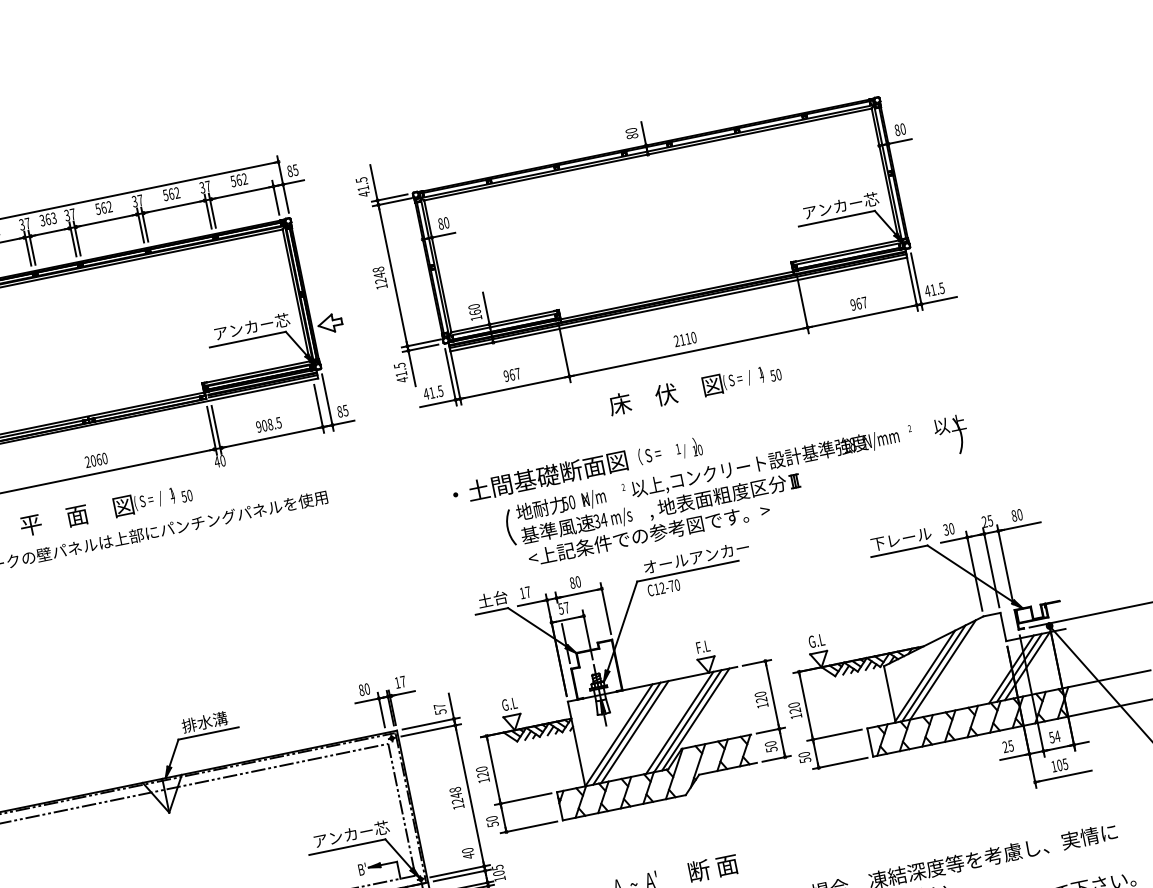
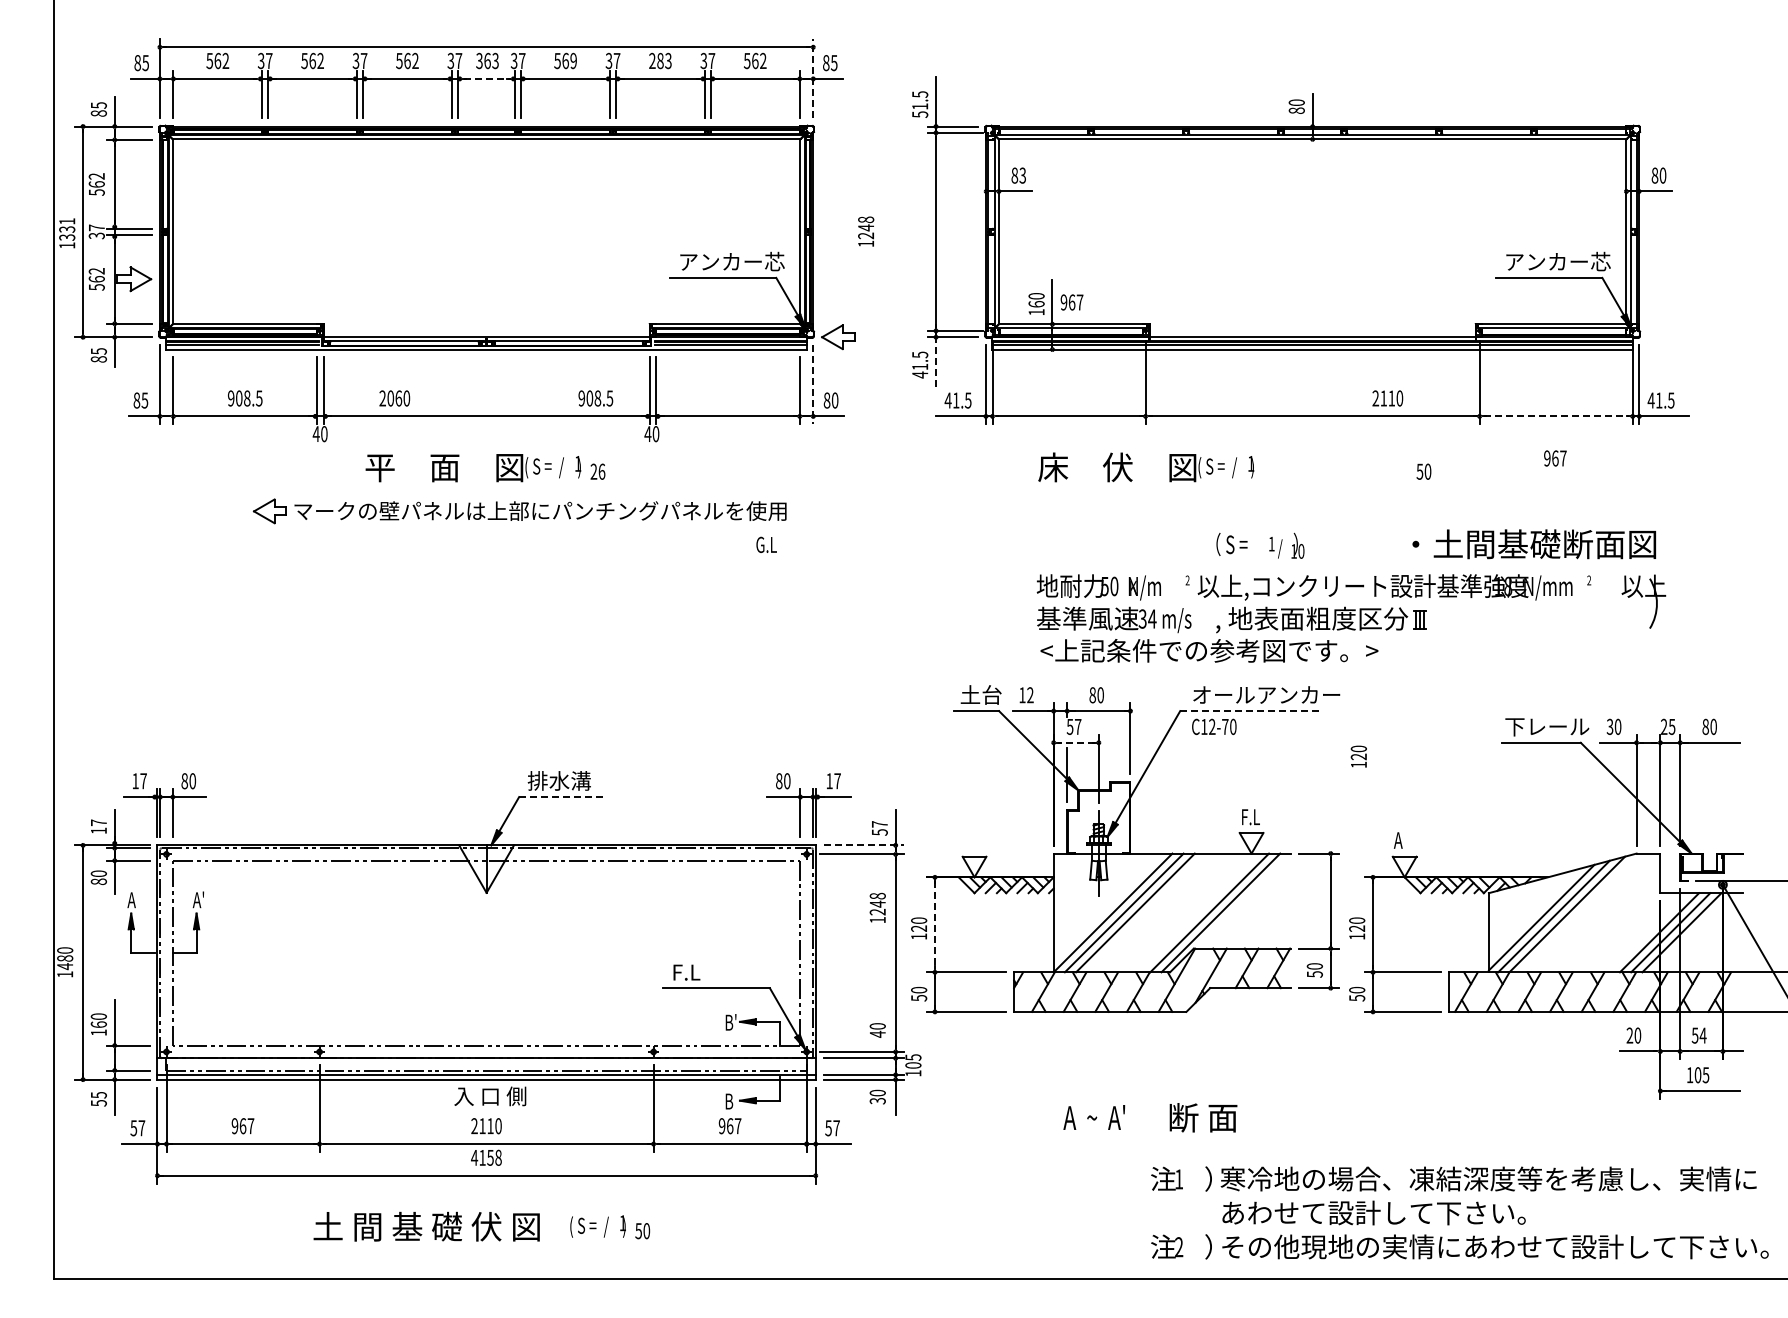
line: (283, 184) -> (813, 78), solid -> dashed
text: (171, 193) -> (660, 60), 562 -> 283
text: (364, 194) -> (920, 114), 41.5 -> 51.5
text: (109, 207) -> (573, 61), 562 -> 569
text: (446, 222) -> (1022, 175), 80 -> 83
line: (50, 231) -> (487, 78), solid -> dashed
text: (380, 277) -> (866, 231), moved
text: (859, 303) -> (1555, 458), moved
line: (862, 316) -> (1556, 416), solid -> dashed
part: (330, 323) -> (838, 337), moved
text: (685, 339) -> (1387, 398), moved
line: (412, 368) -> (936, 362), solid -> dashed
text: (511, 375) -> (1071, 302), moved
text: (686, 390) -> (1146, 467), moved
line: (327, 402) -> (813, 384), solid -> dashed
text: (345, 410) -> (834, 400), 85 -> 80
text: (268, 424) -> (595, 398), moved
text: (96, 460) -> (394, 398), moved
text: (539, 477) -> (1533, 544), moved
text: (186, 496) -> (597, 471), 50 -> 26
arc: (508, 528) -> (1021, 603), removed
line: (688, 571) -> (1251, 711), solid -> dashed
text: (528, 592) -> (1030, 695), 17 -> 12
line: (567, 619) -> (1076, 742), solid -> dashed
text: (816, 641) -> (1404, 840), G.L -> A
text: (761, 699) -> (1358, 756), moved
text: (509, 703) -> (766, 544), moved
line: (679, 722) -> (1198, 912), removed
line: (431, 723) -> (863, 845), solid -> dashed
line: (208, 733) -> (561, 797), solid -> dashed
text: (1010, 745) -> (1637, 1035), 25 -> 20
line: (493, 769) -> (934, 924), solid -> dashed
text: (456, 798) -> (877, 907), moved
text: (351, 833) -> (725, 971), アンカー芯 -> F.L

